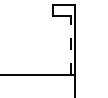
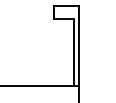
line: (70, 45) -> (73, 52), dashed -> solid

